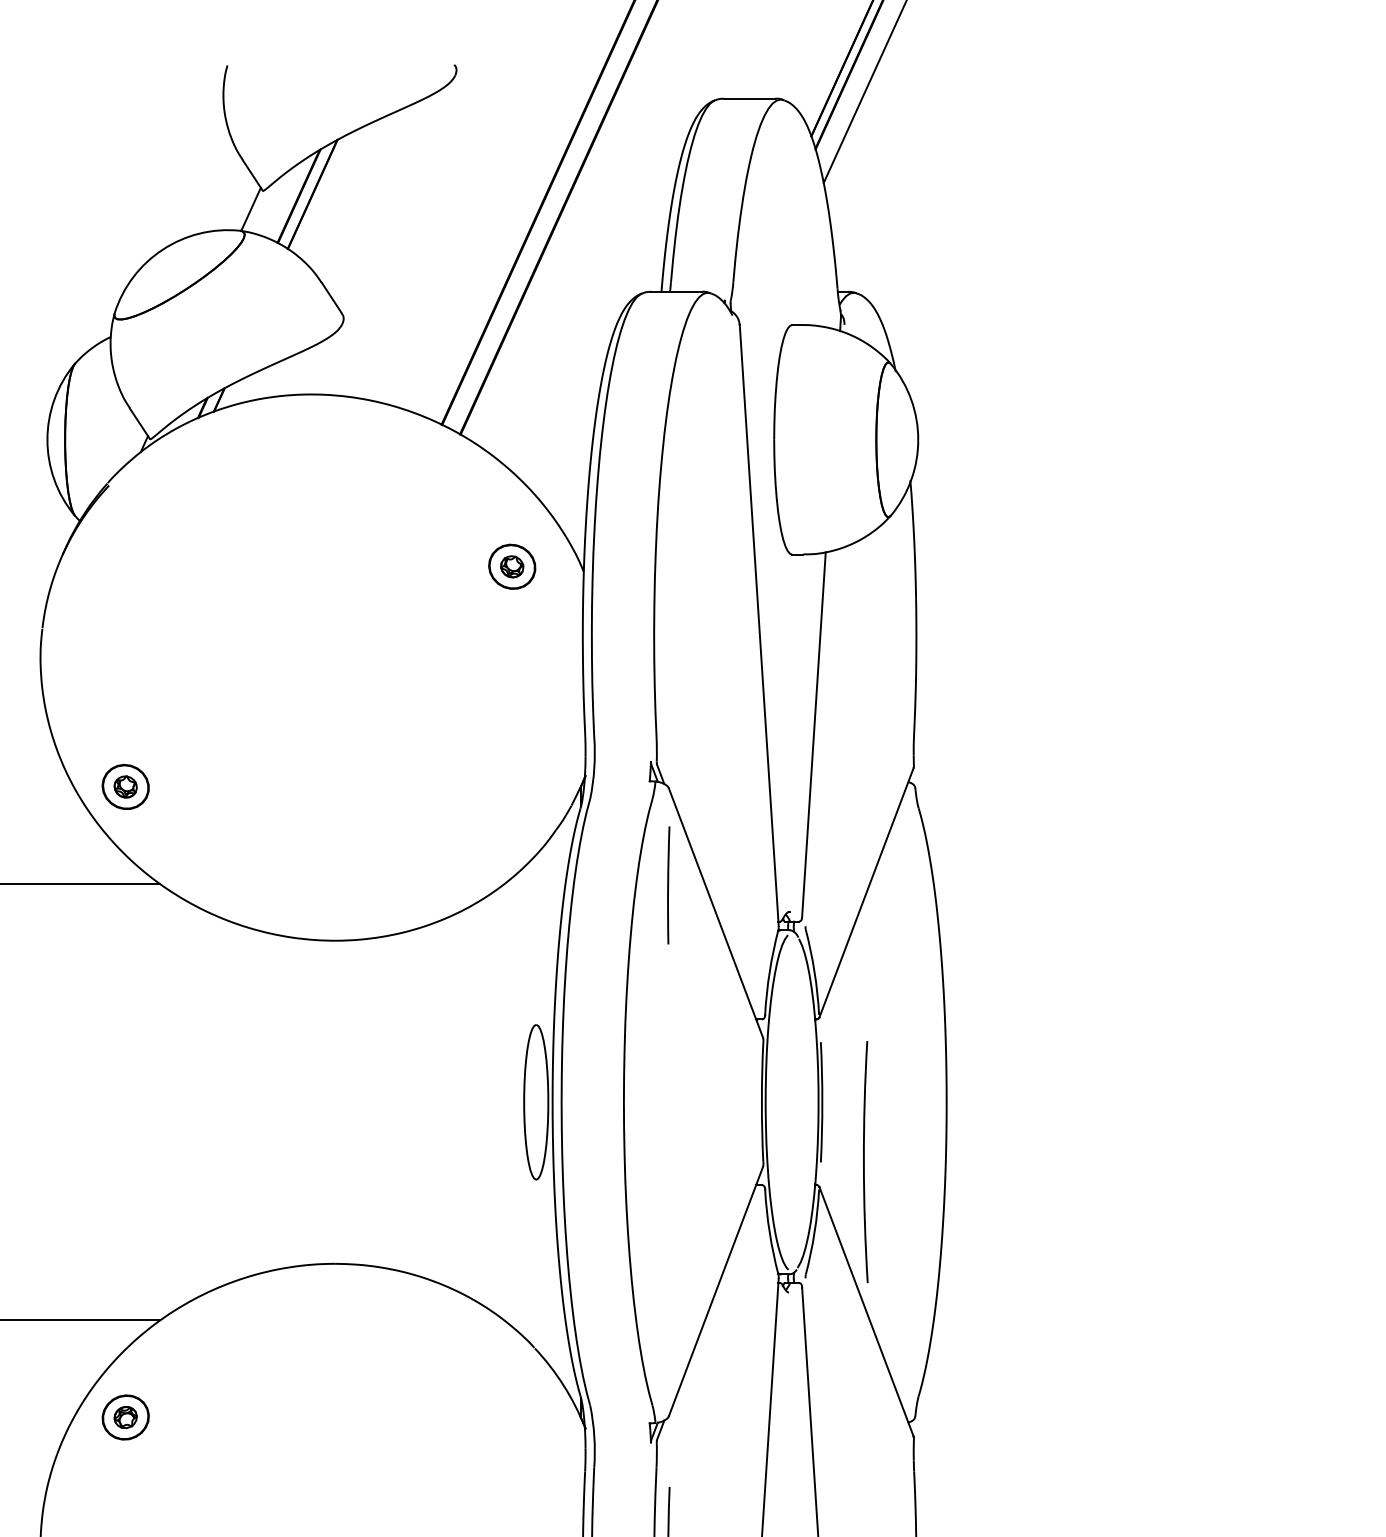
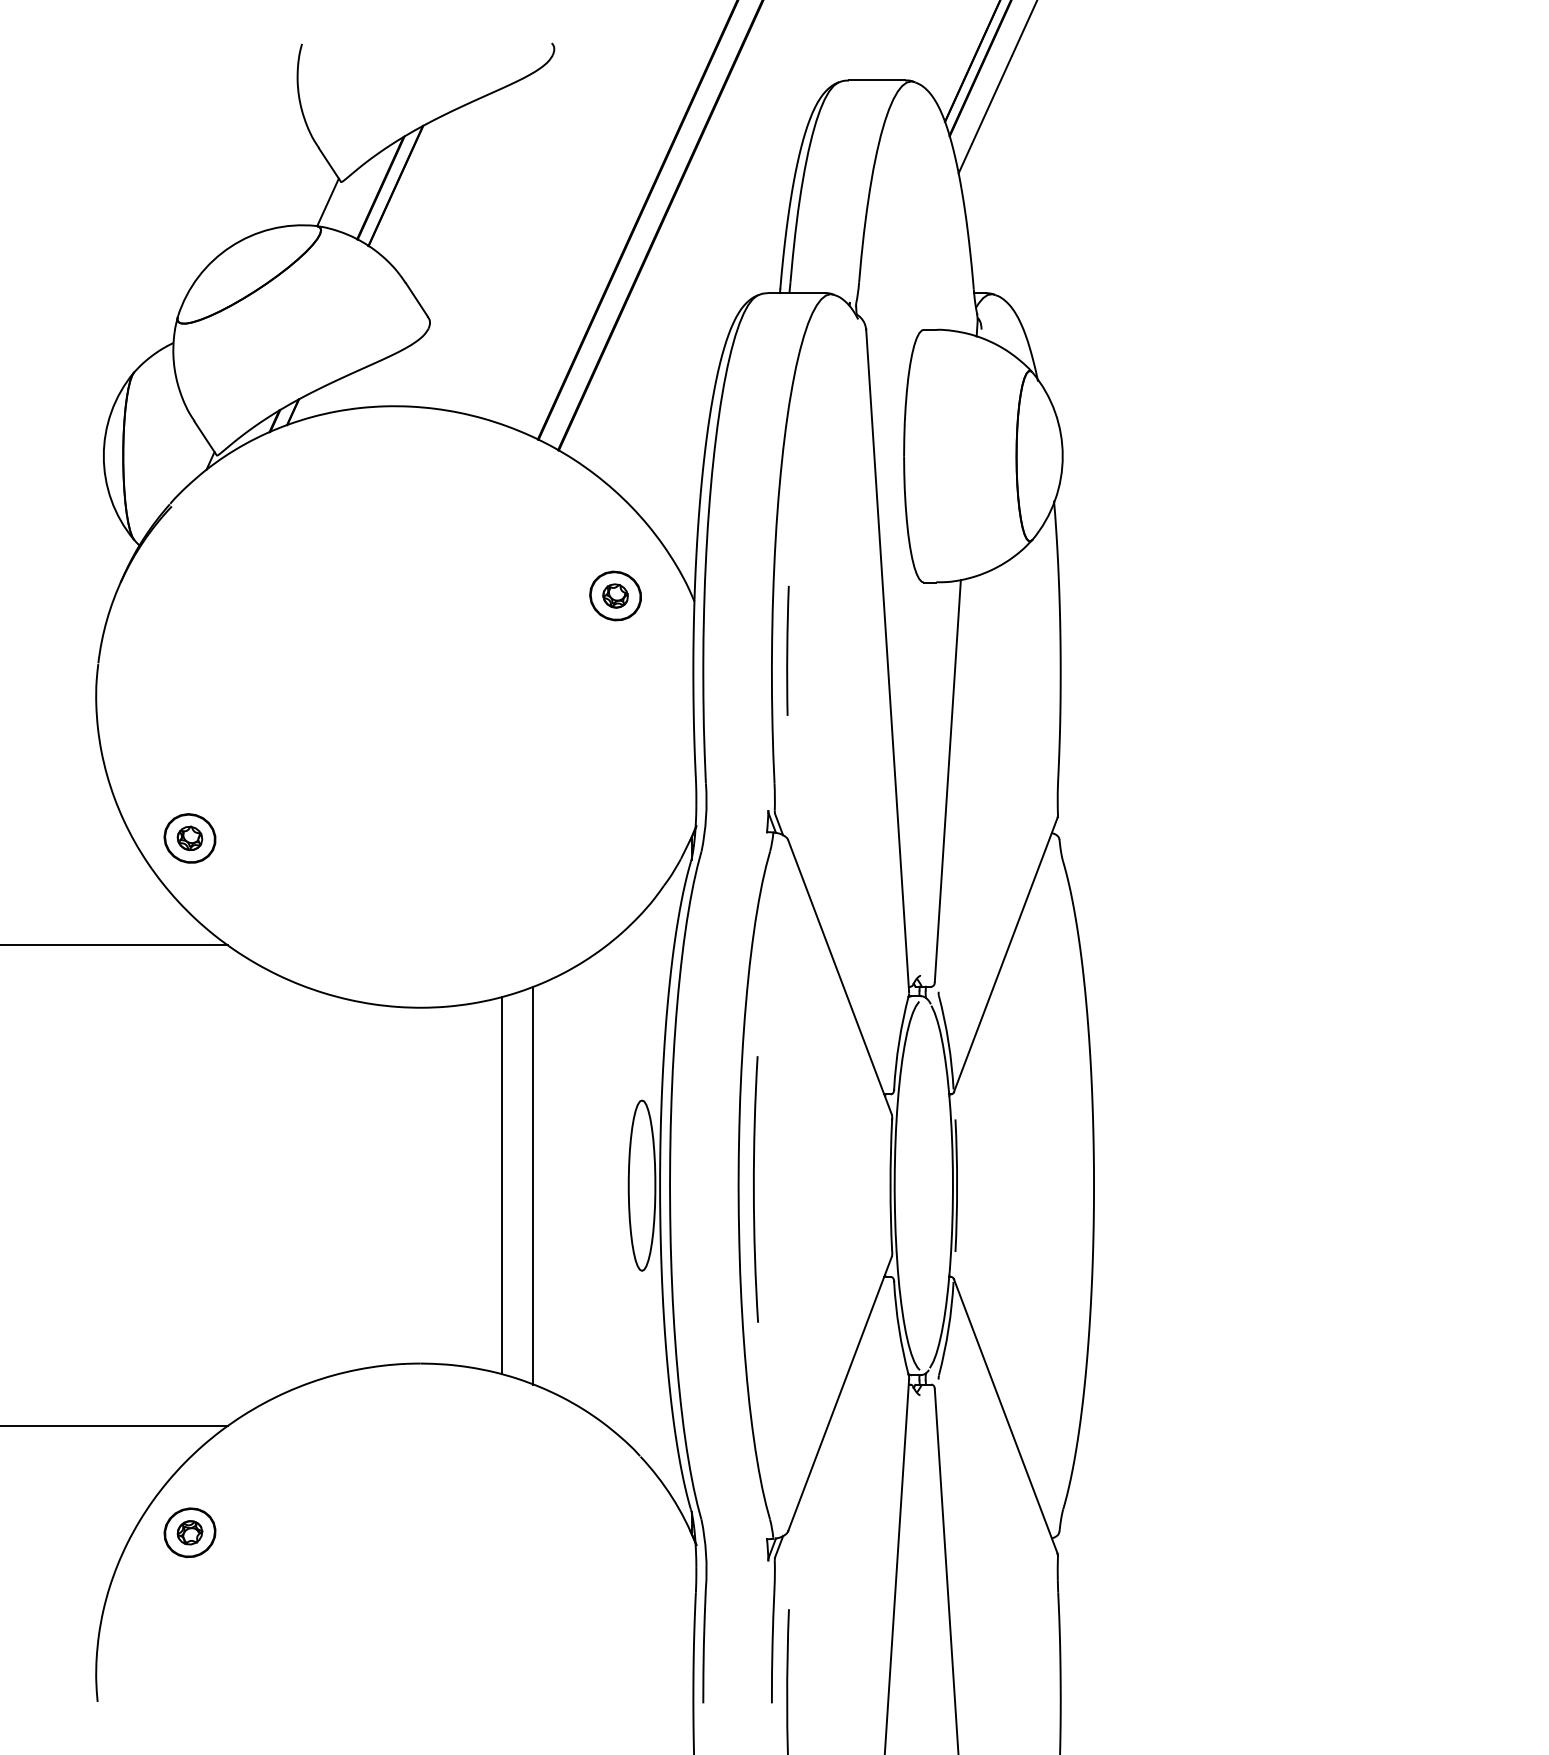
line: (668, 885) -> (787, 650), moved
line: (409, 1102) -> (502, 1185), added
line: (437, 1102) -> (533, 1185), added
arc: (864, 1162) -> (754, 1189), moved

